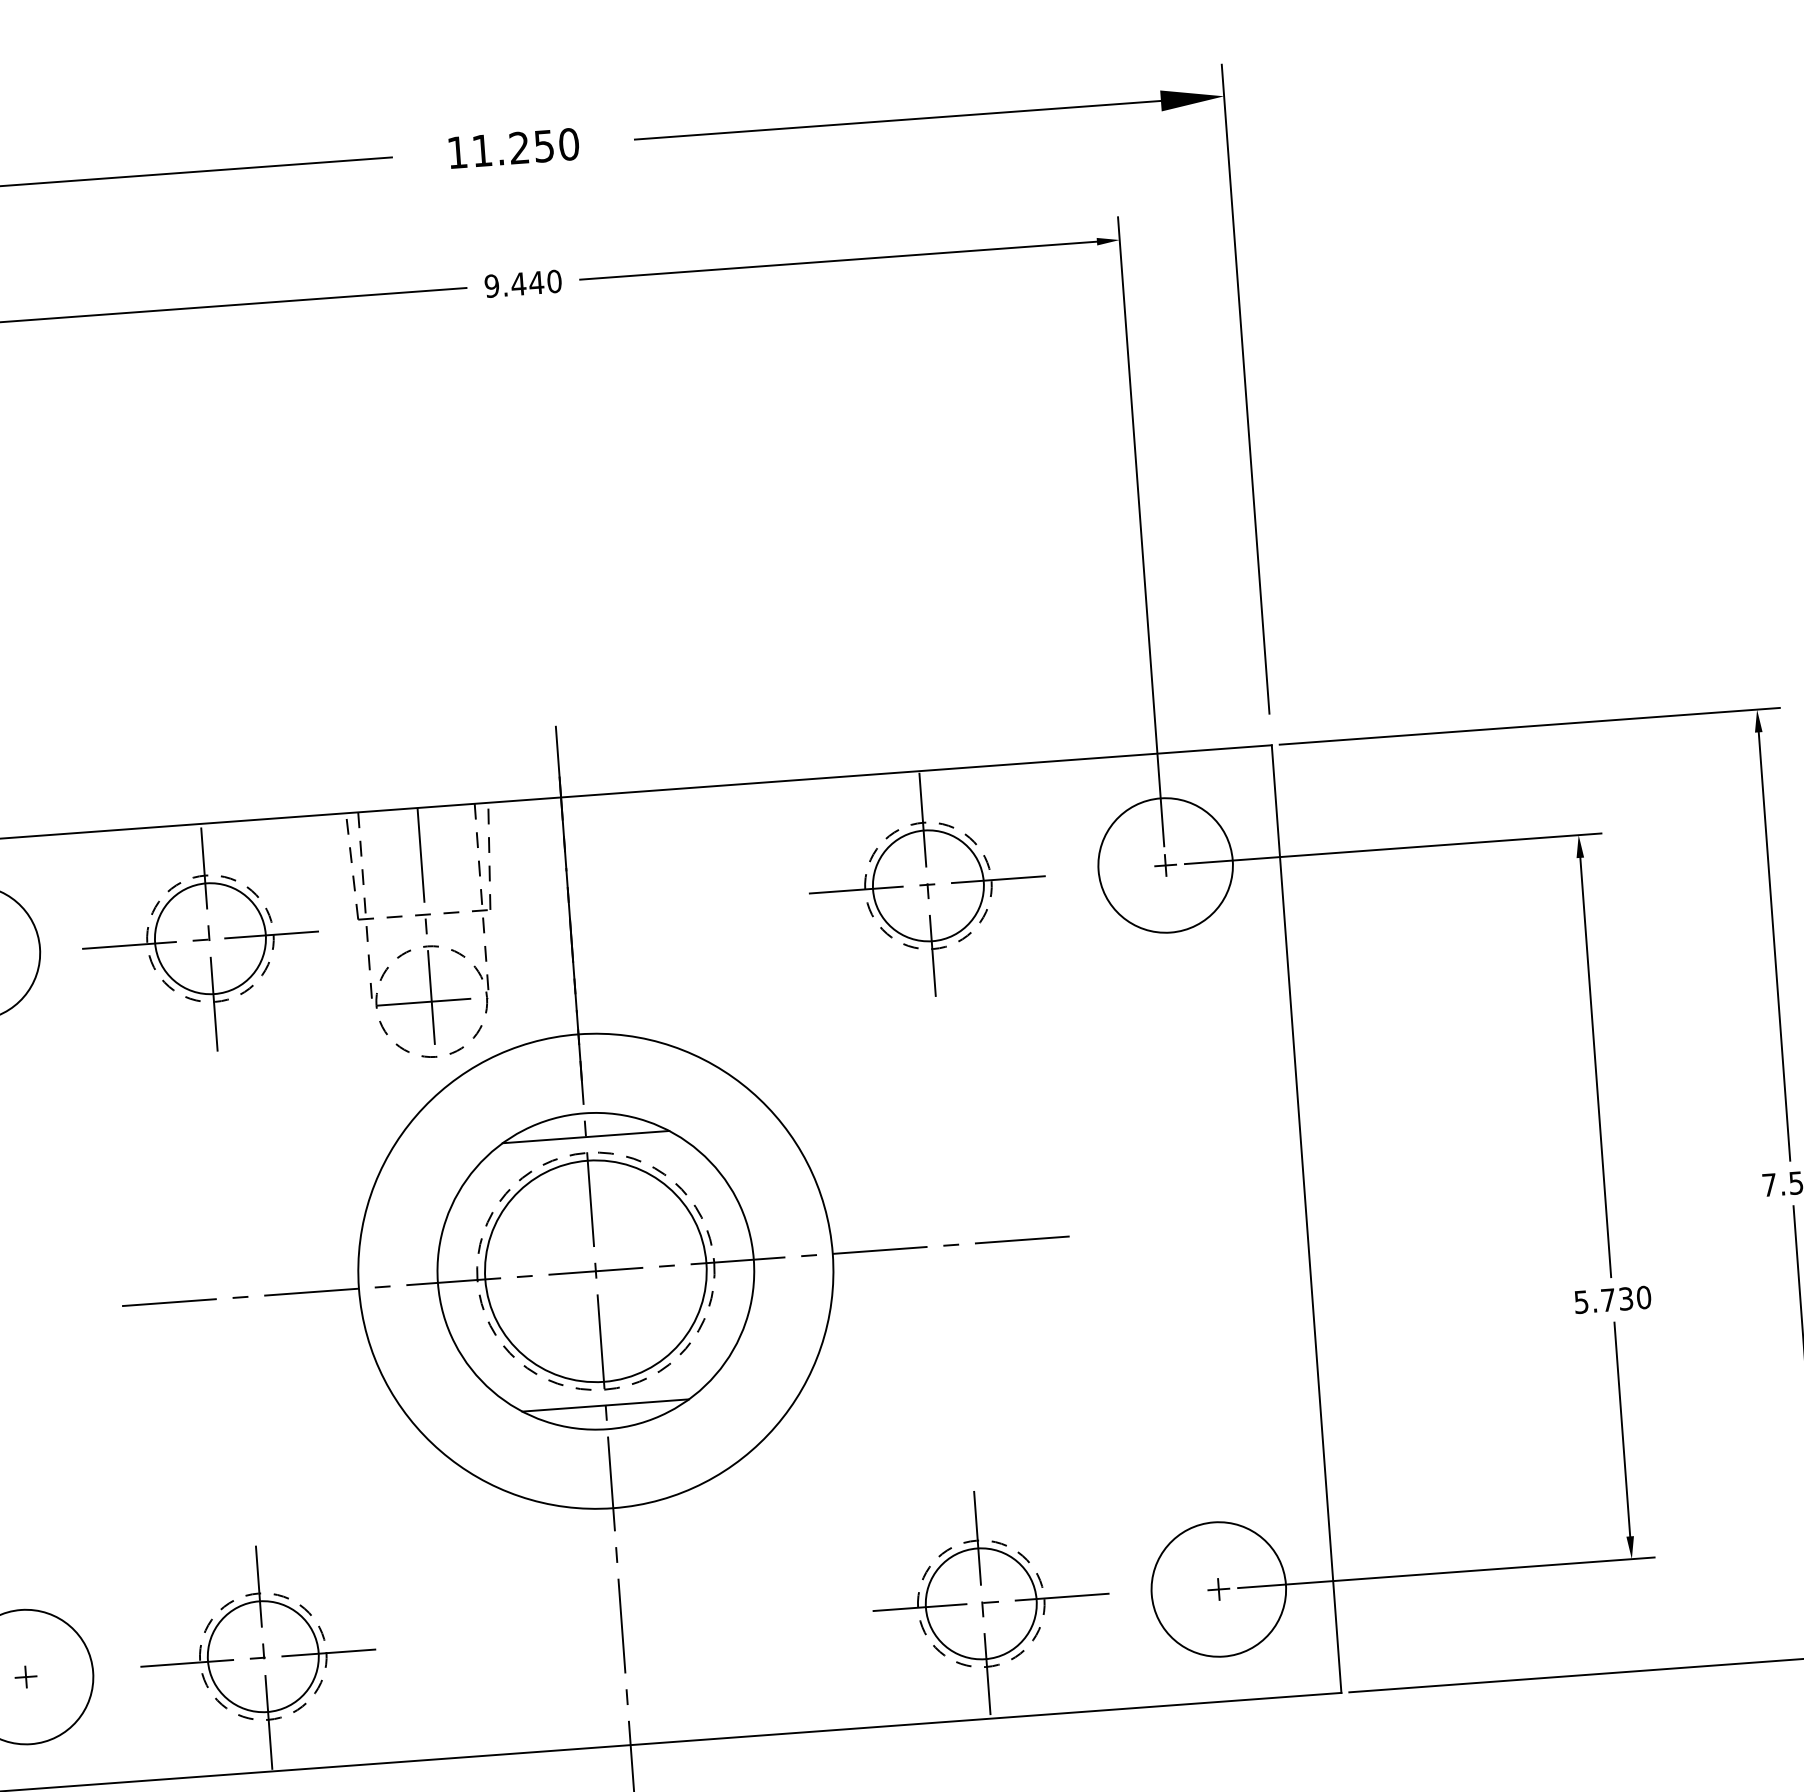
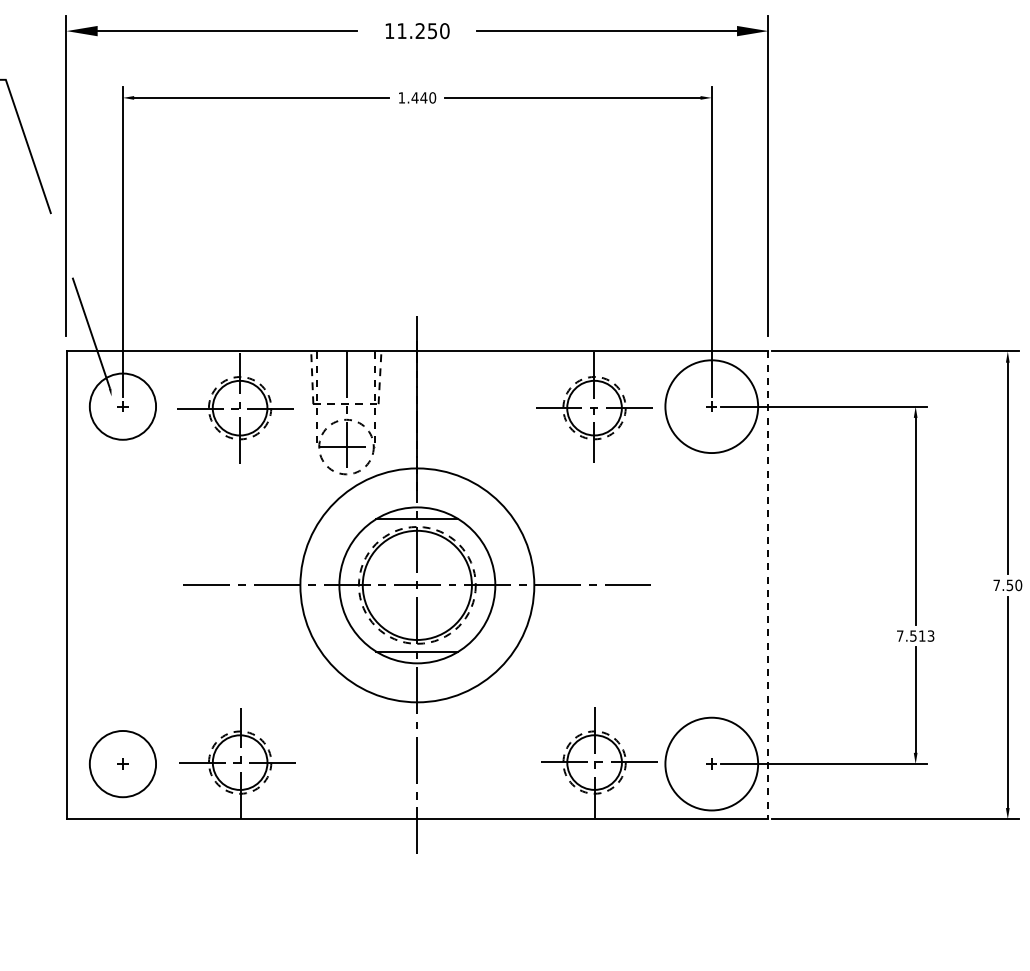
text: (491, 285) -> (401, 97), 9.440 -> 1.440
circle: (1165, 865) -> (711, 406), size x1.4
line: (1307, 1219) -> (768, 585), solid -> dashed
text: (1612, 1298) -> (915, 635), 5.730 -> 7.513
circle: (1218, 1588) -> (711, 763), size x1.4

